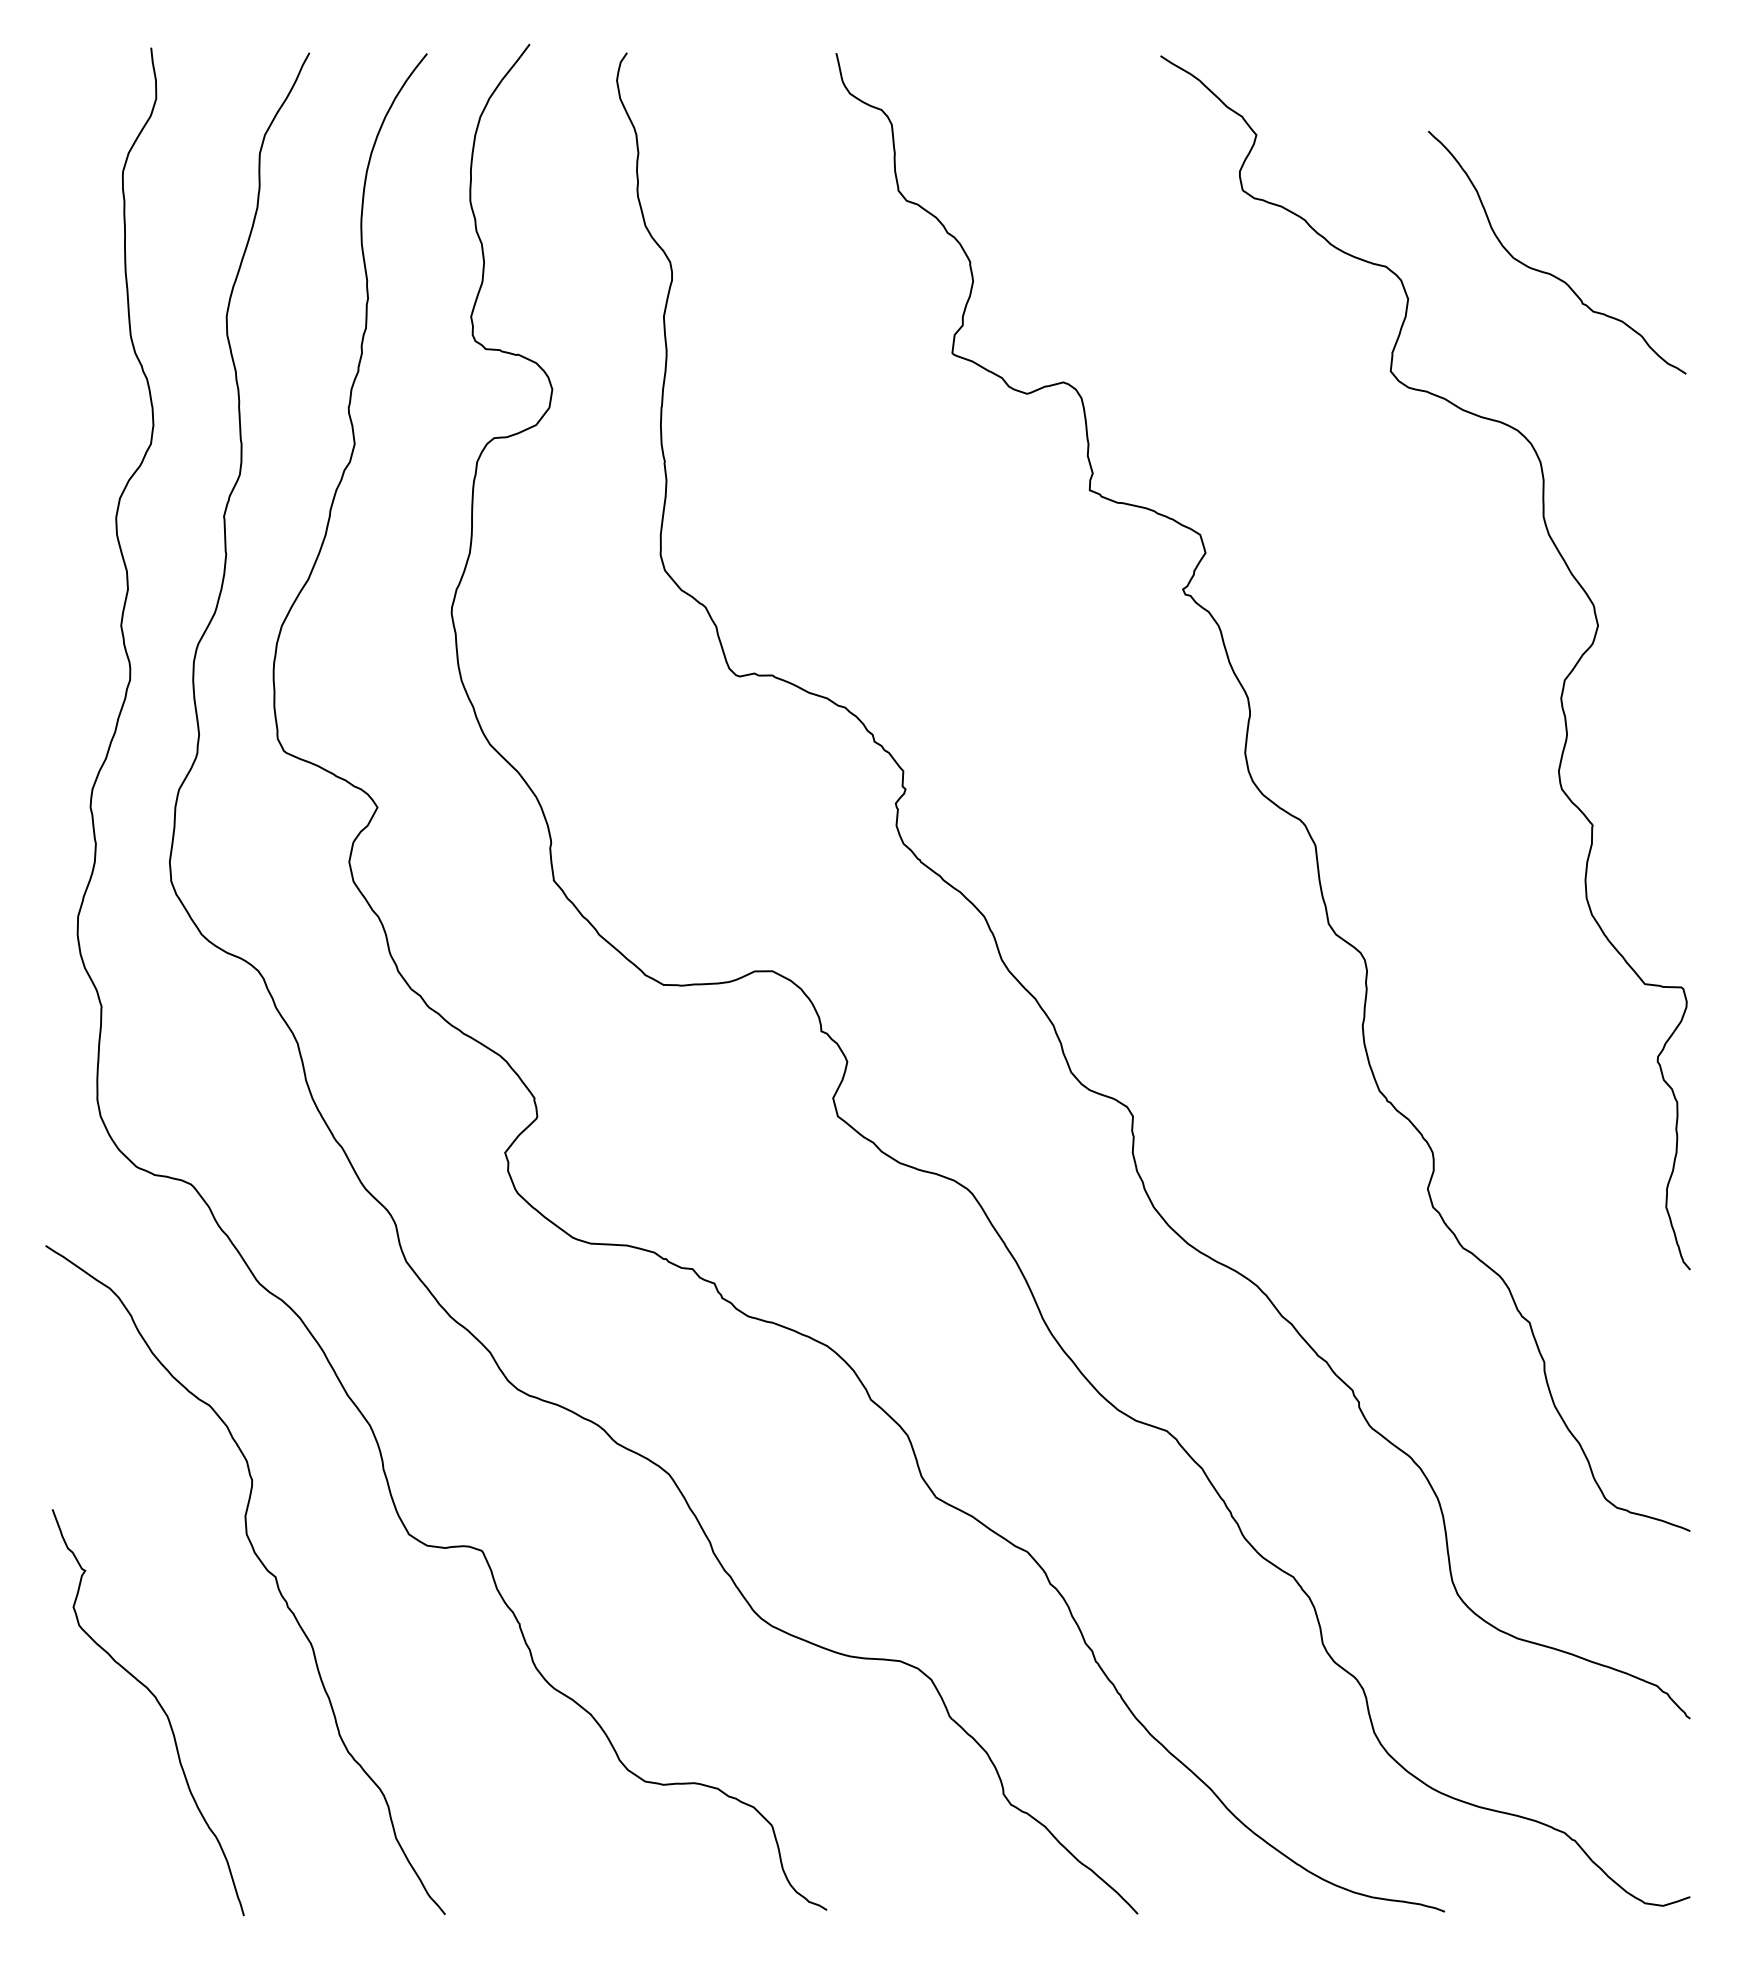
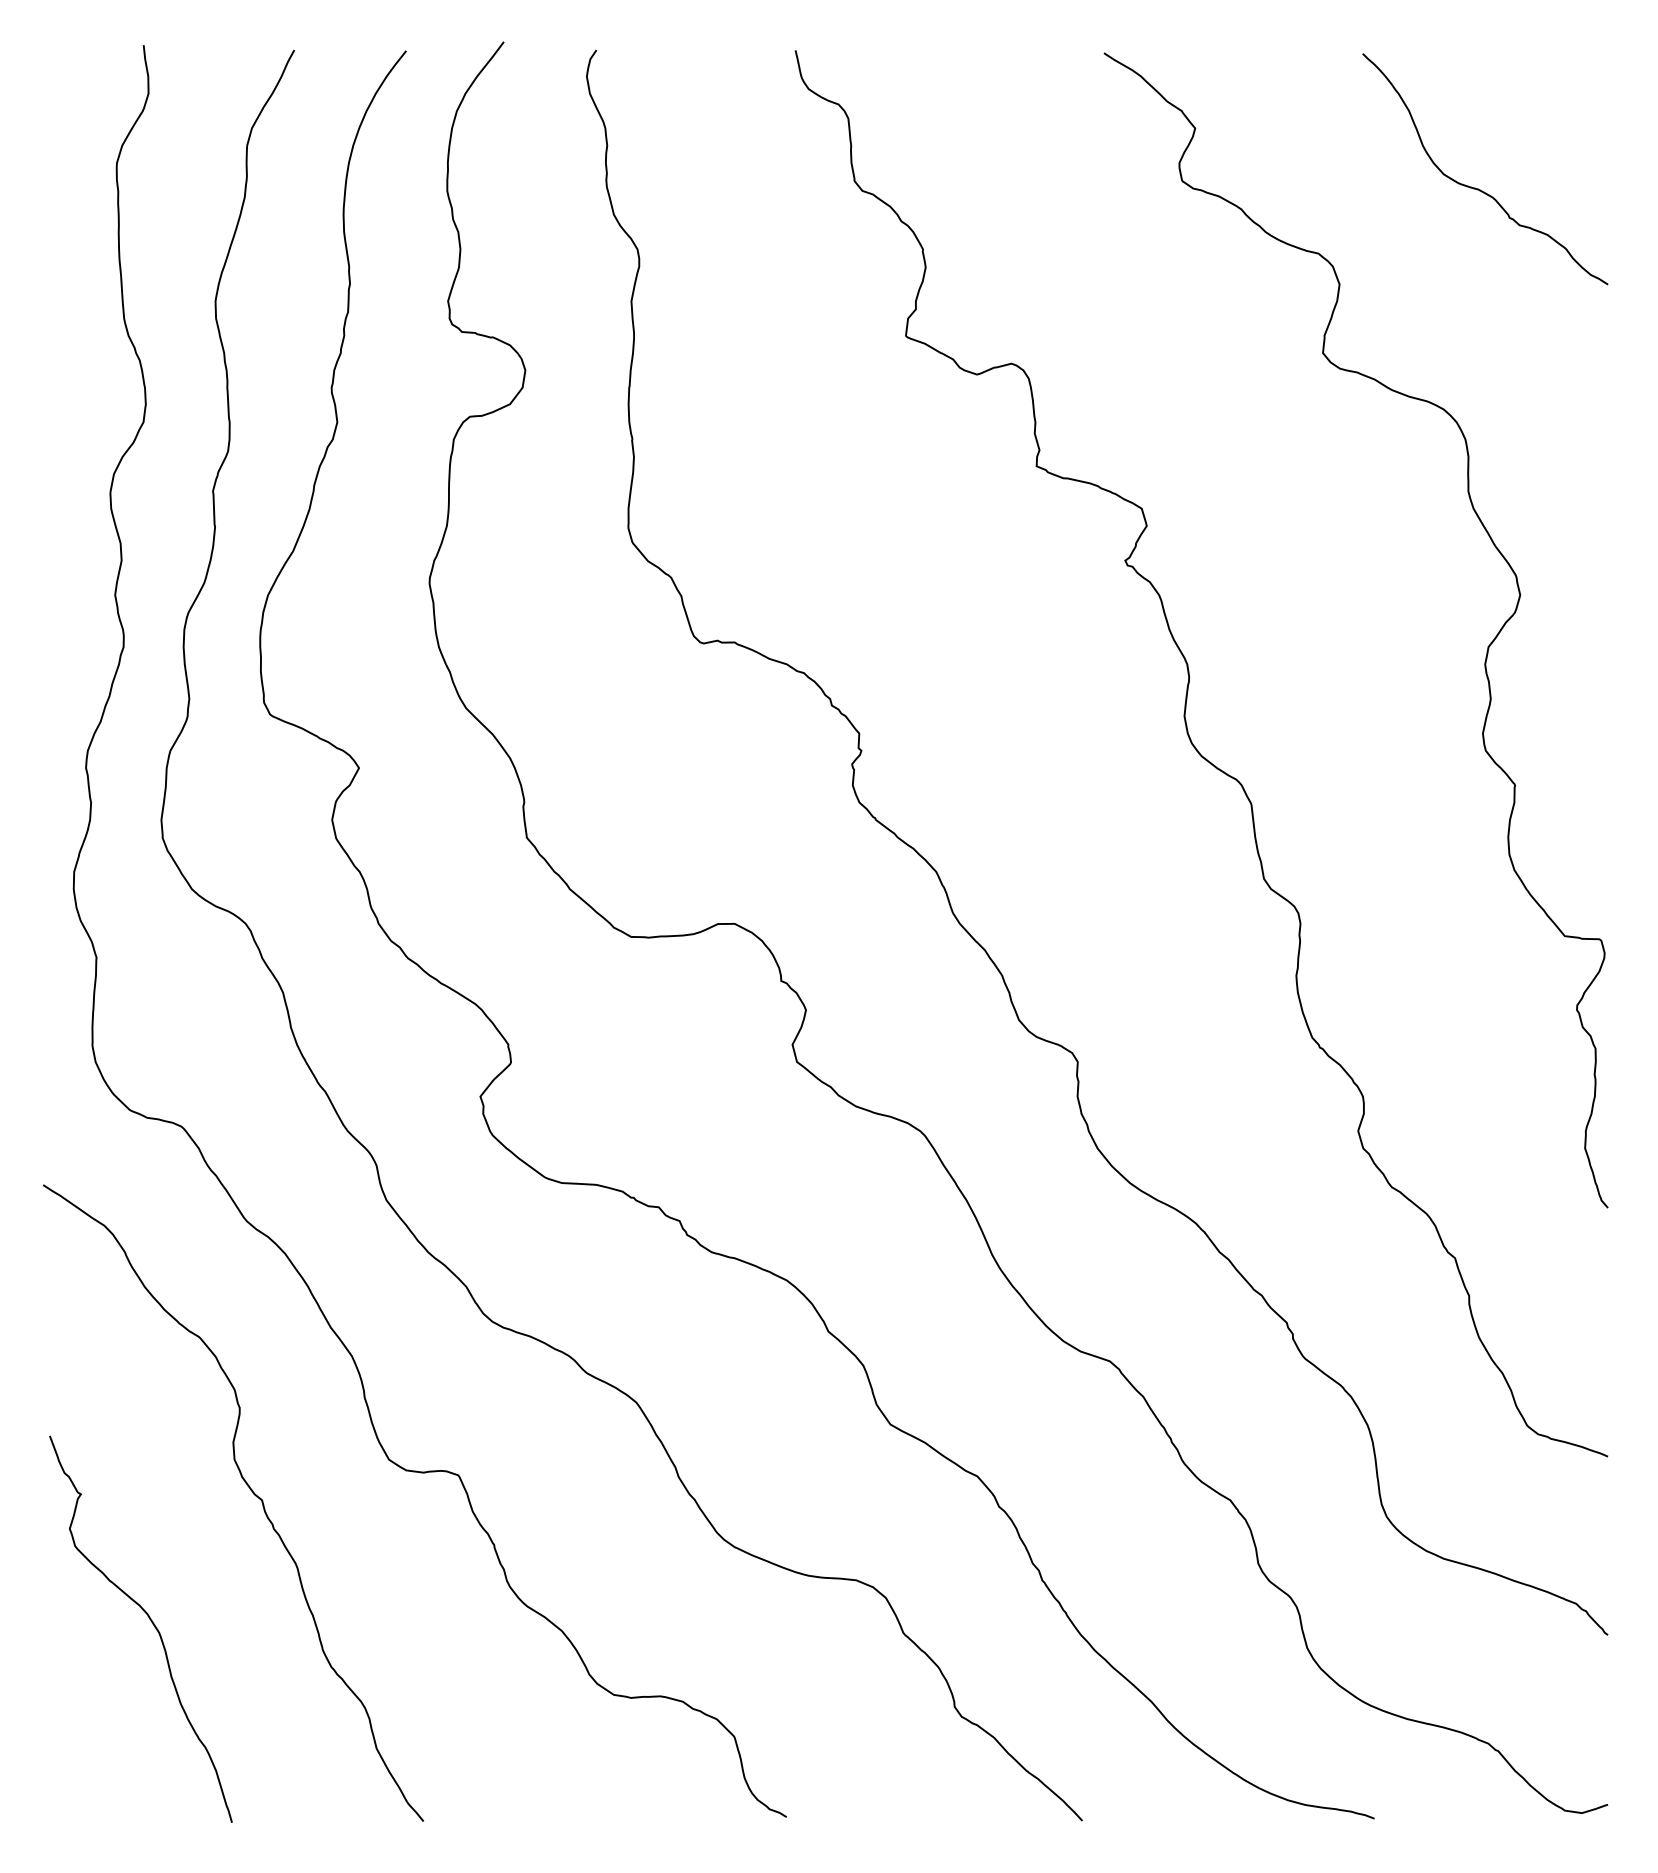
curve: (1549, 272) -> (1478, 188), moved

